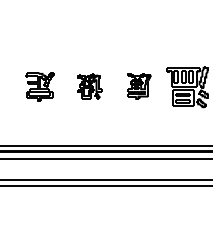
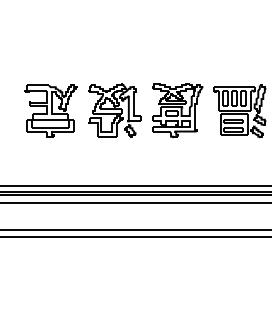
part: (39, 86) -> (50, 110), size x1.43
part: (89, 86) -> (114, 110), size x1.67
part: (139, 86) -> (177, 110), size x1.67

